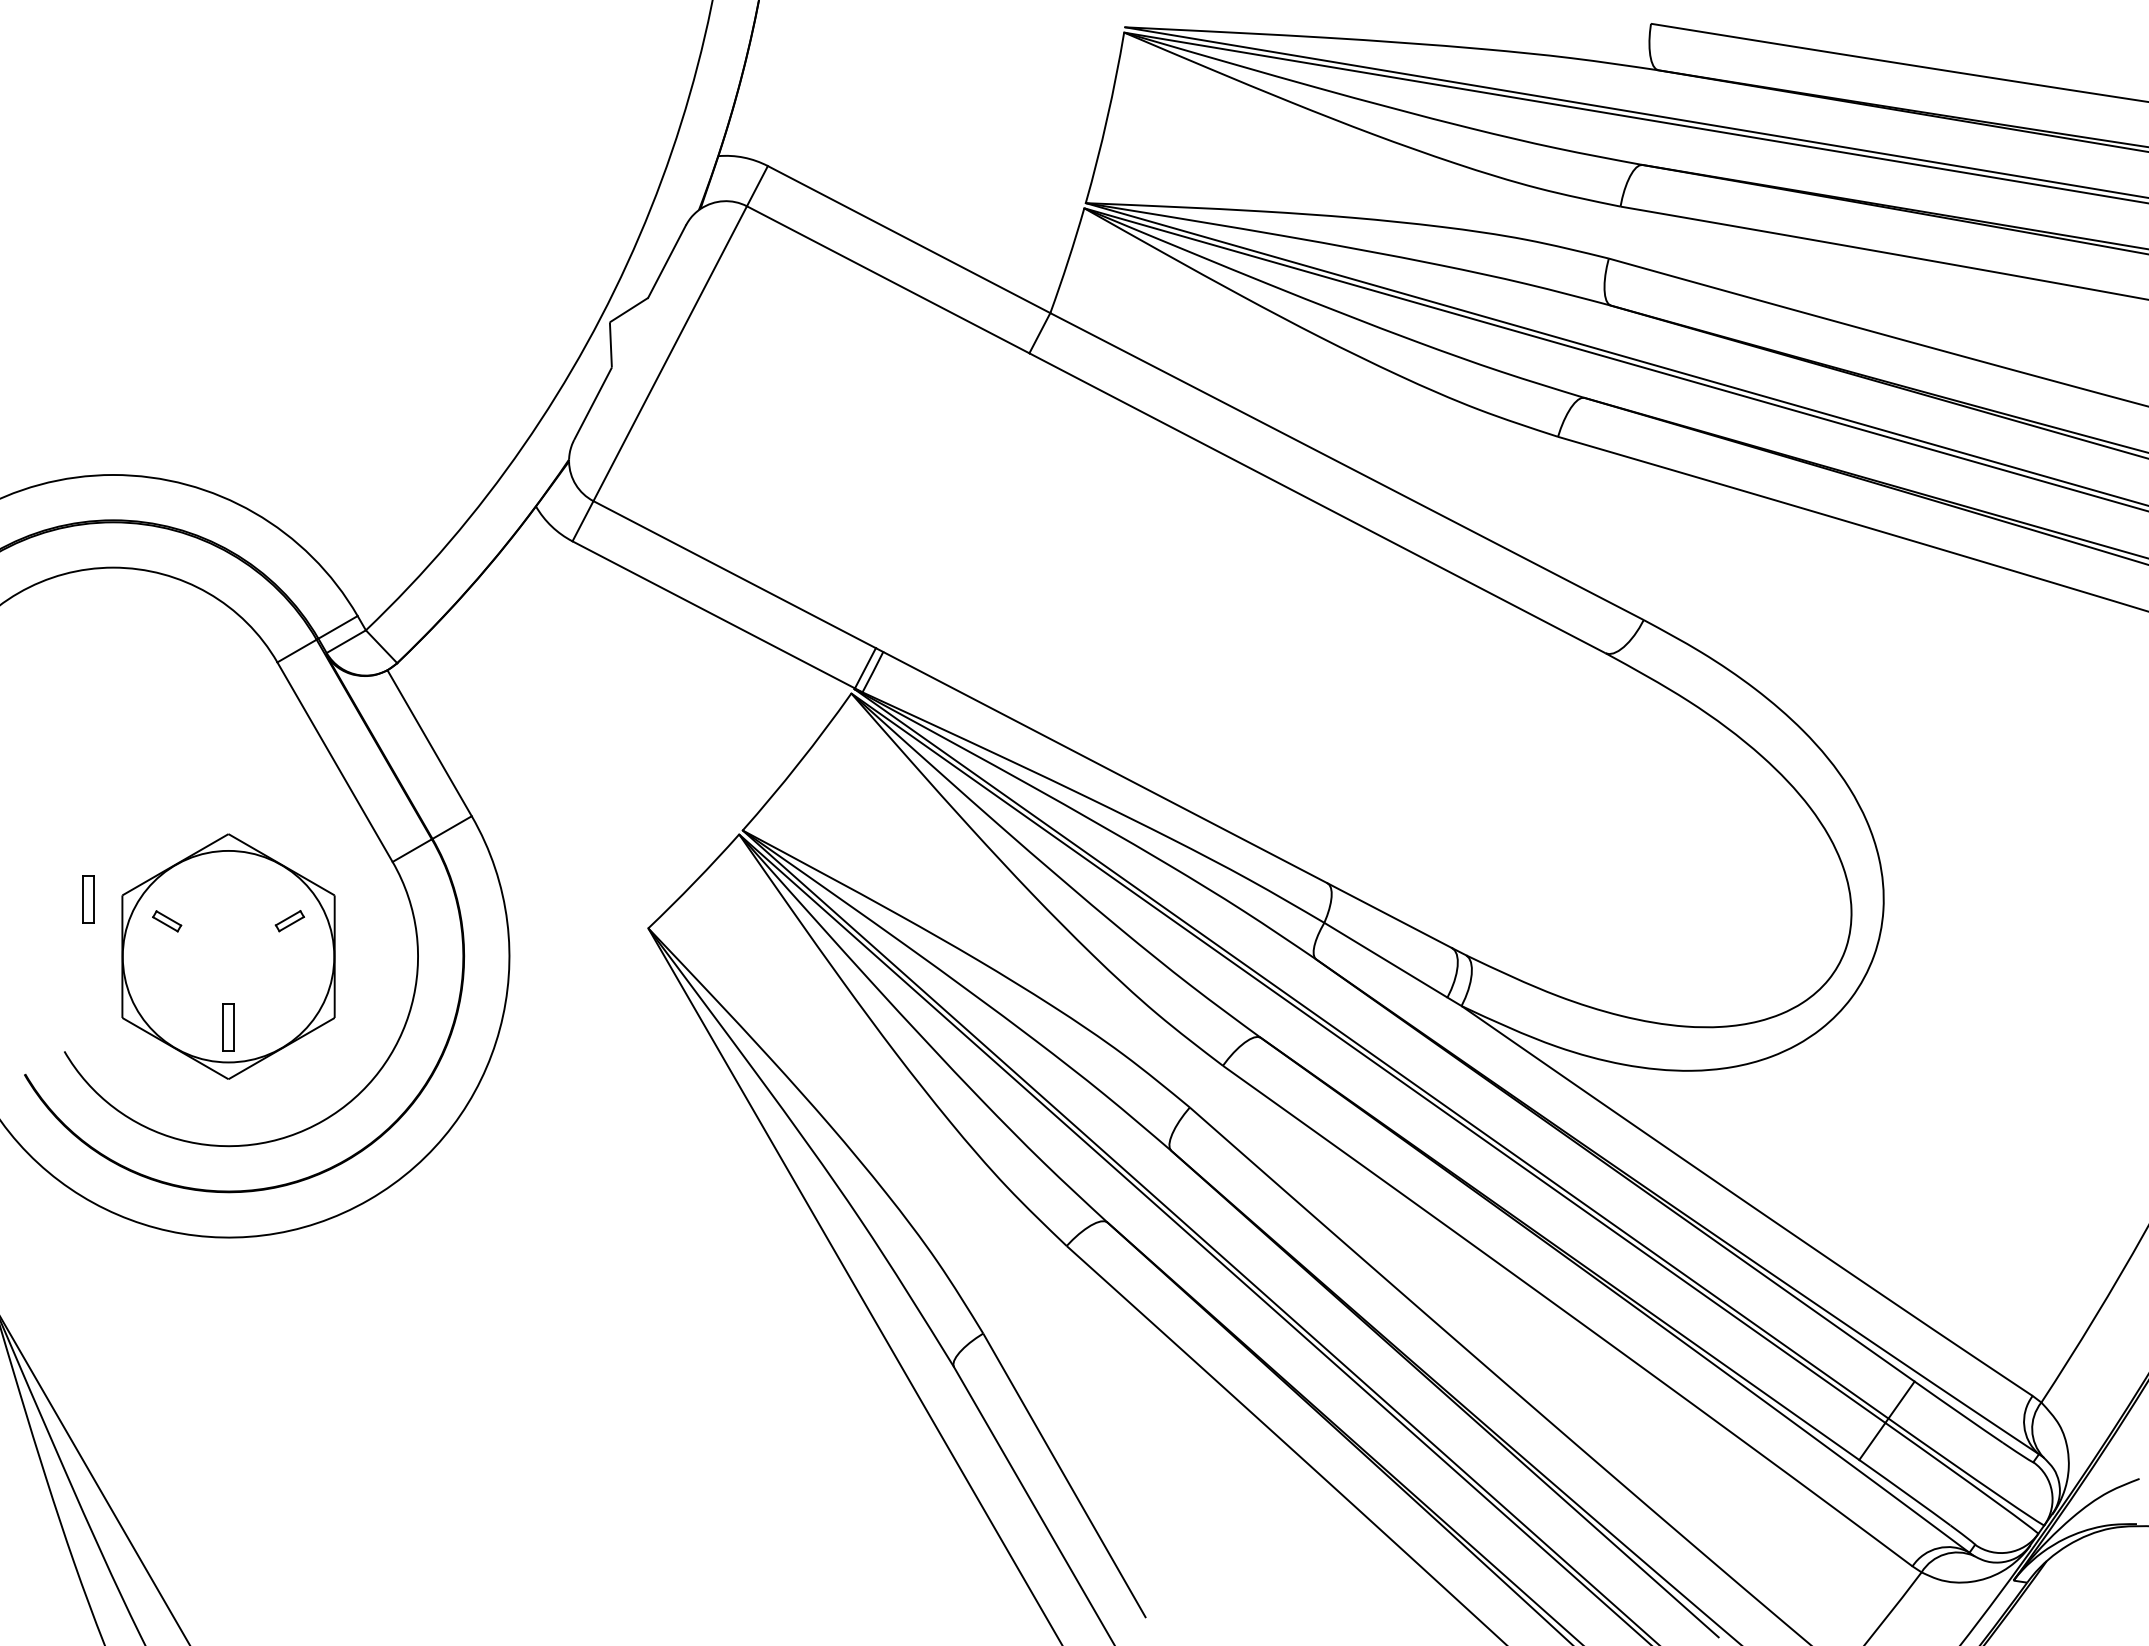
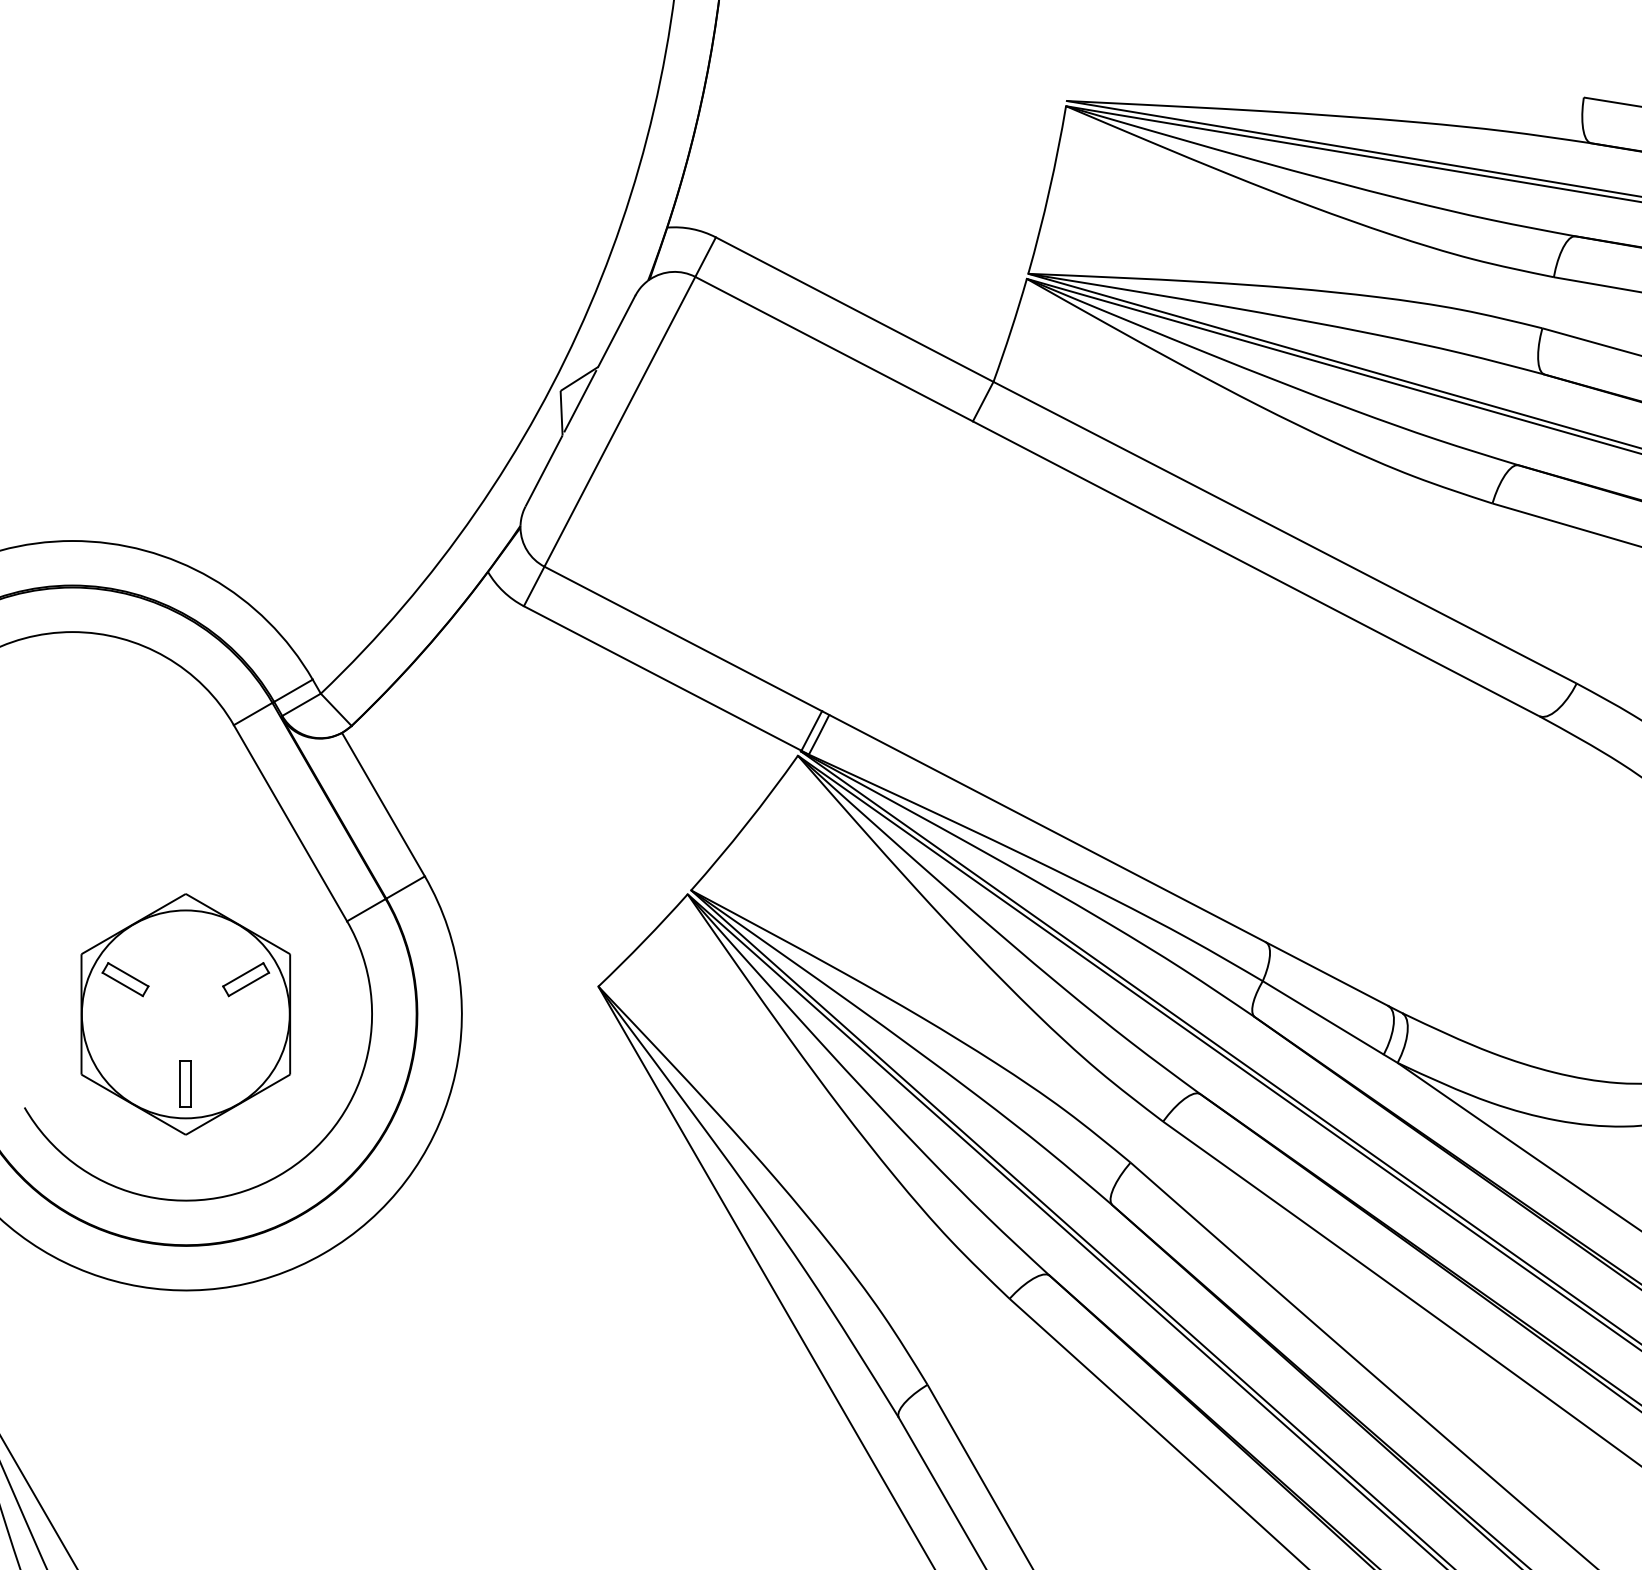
line: (629, 332) -> (579, 400), added
part: (88, 899) -> (48, 958), removed
part: (289, 920) -> (245, 978), size x1.67
part: (166, 921) -> (124, 979), size x1.67

